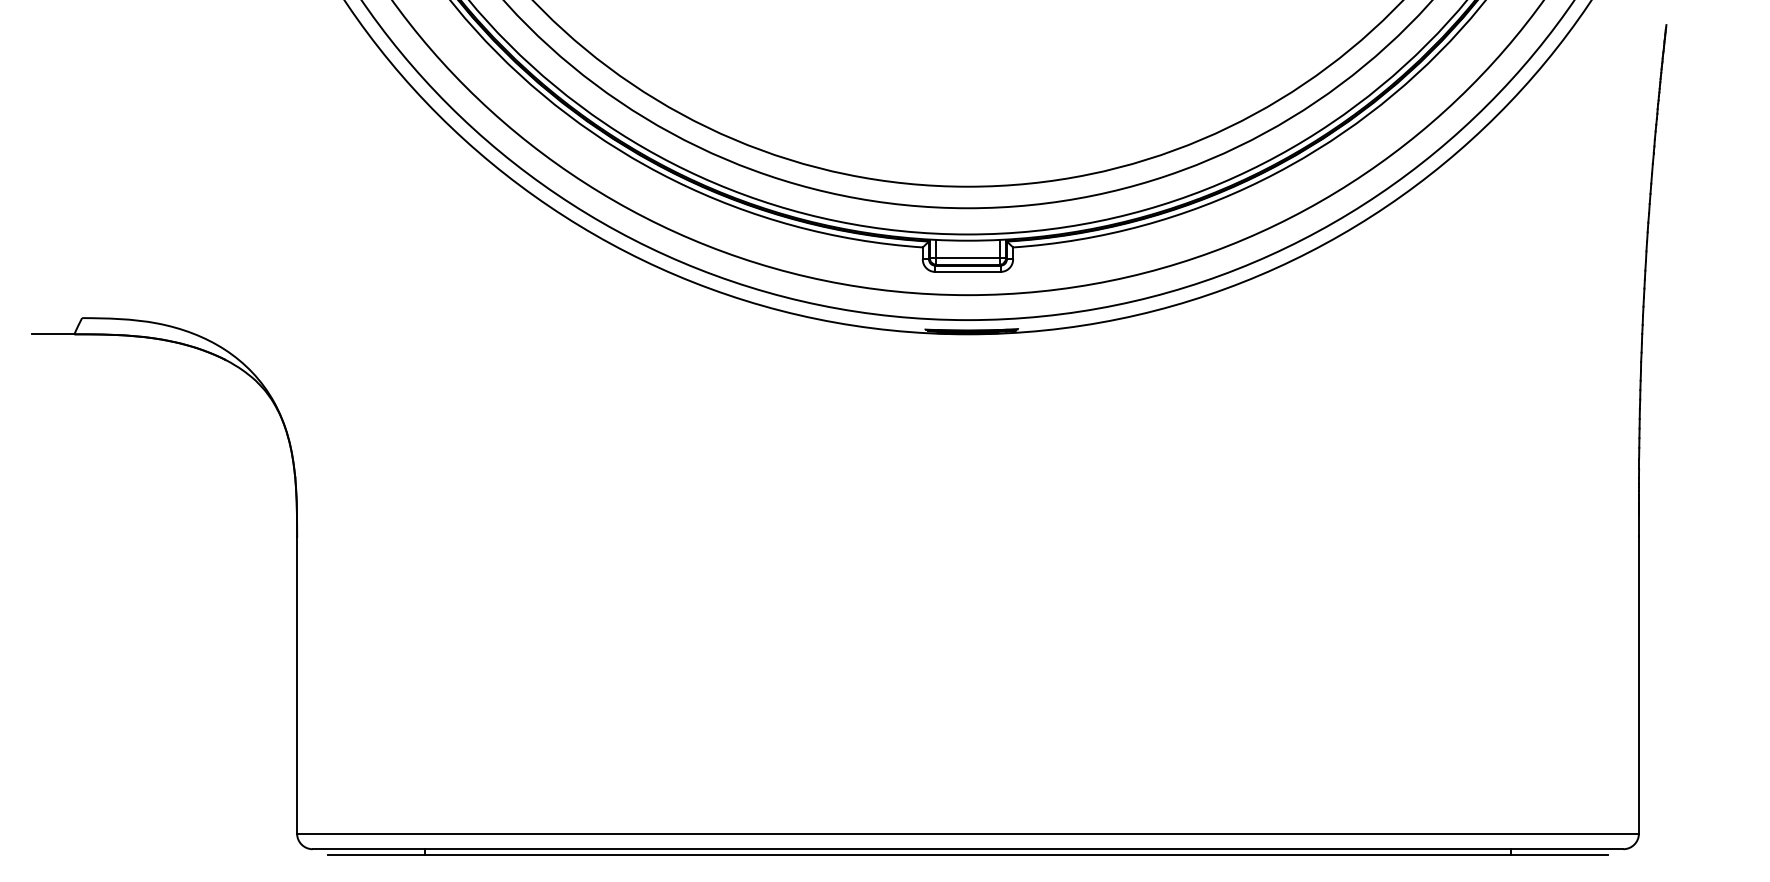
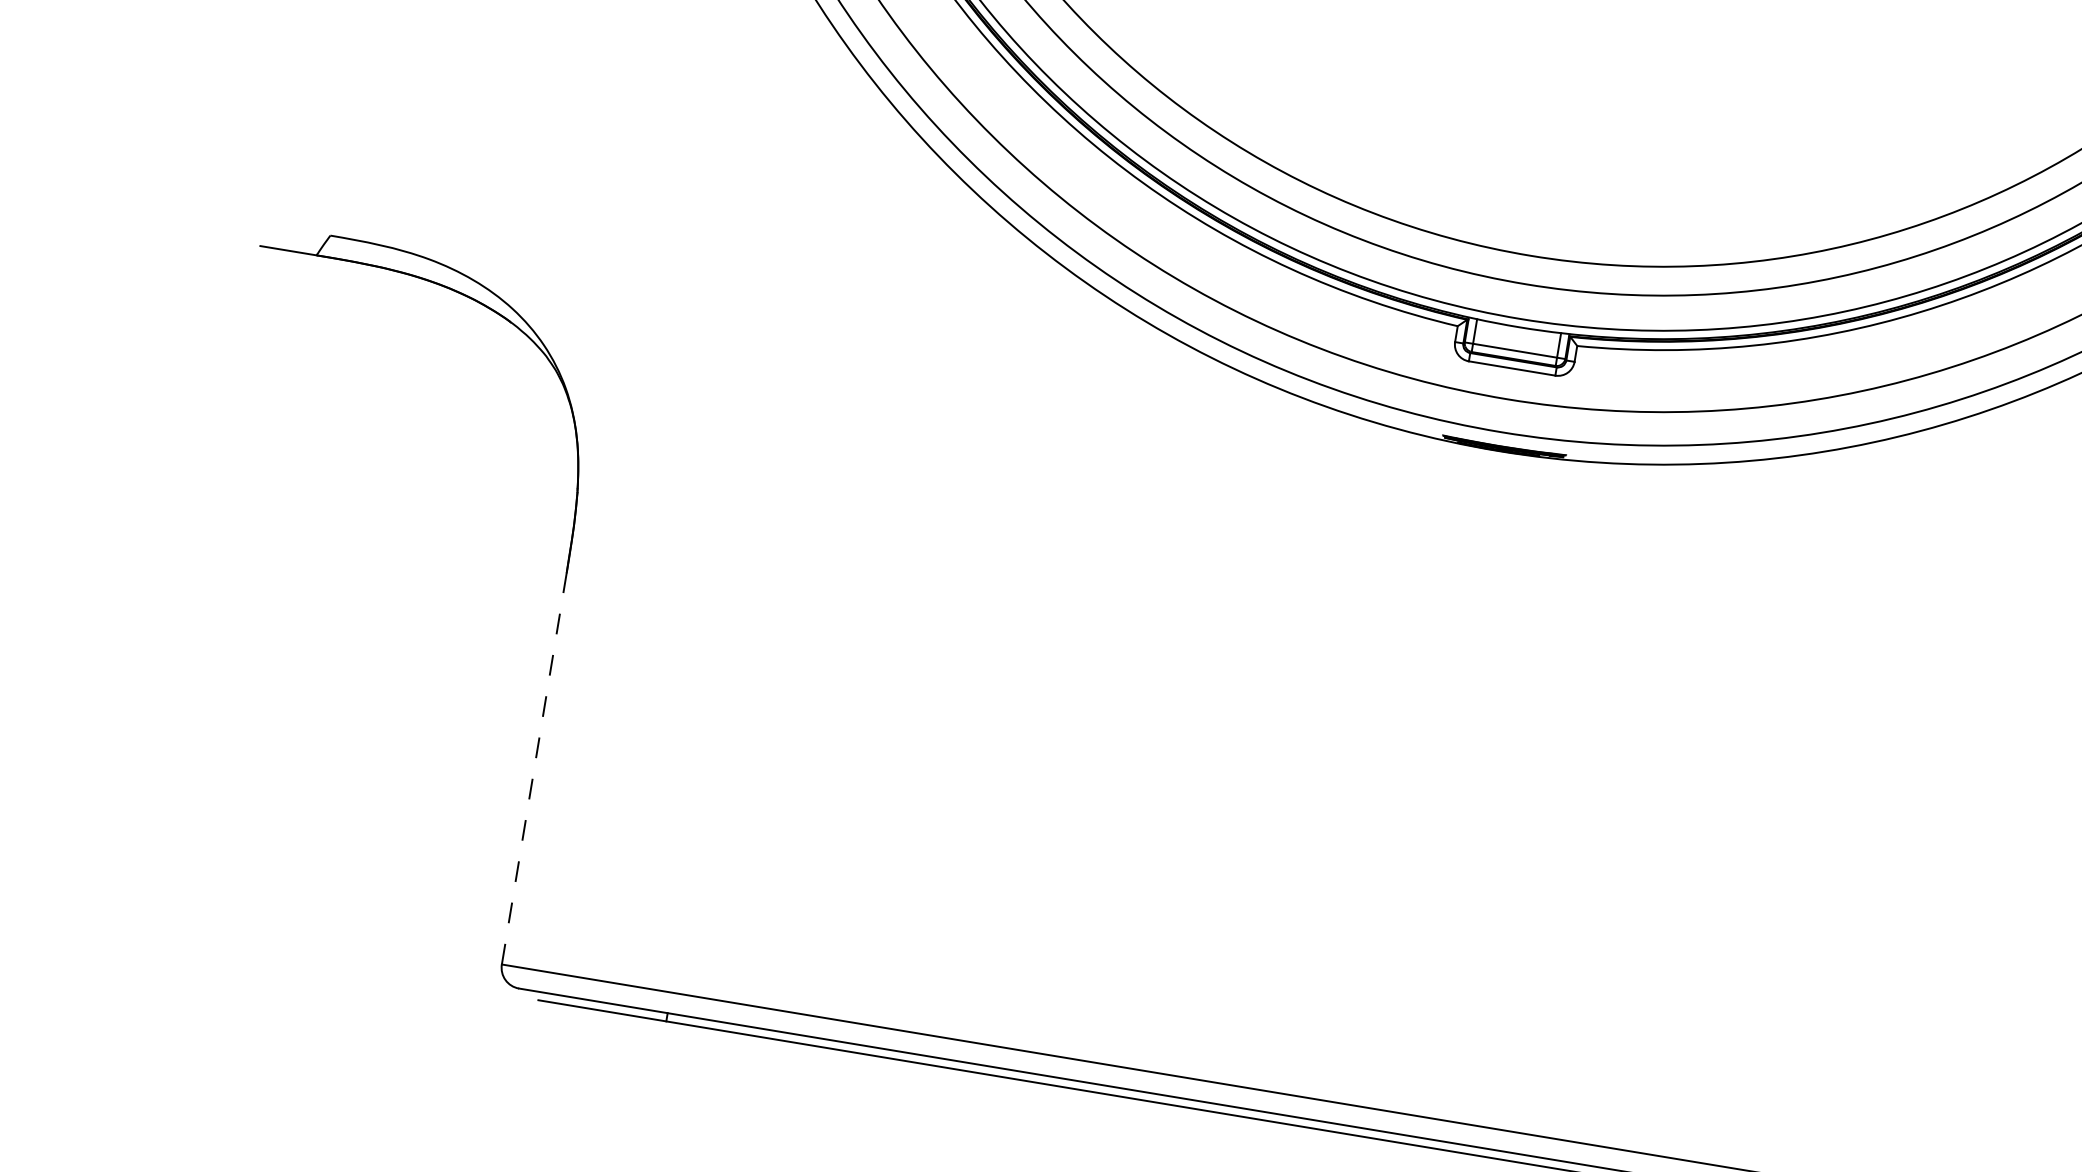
line: (297, 684) -> (535, 767), solid -> dashed

